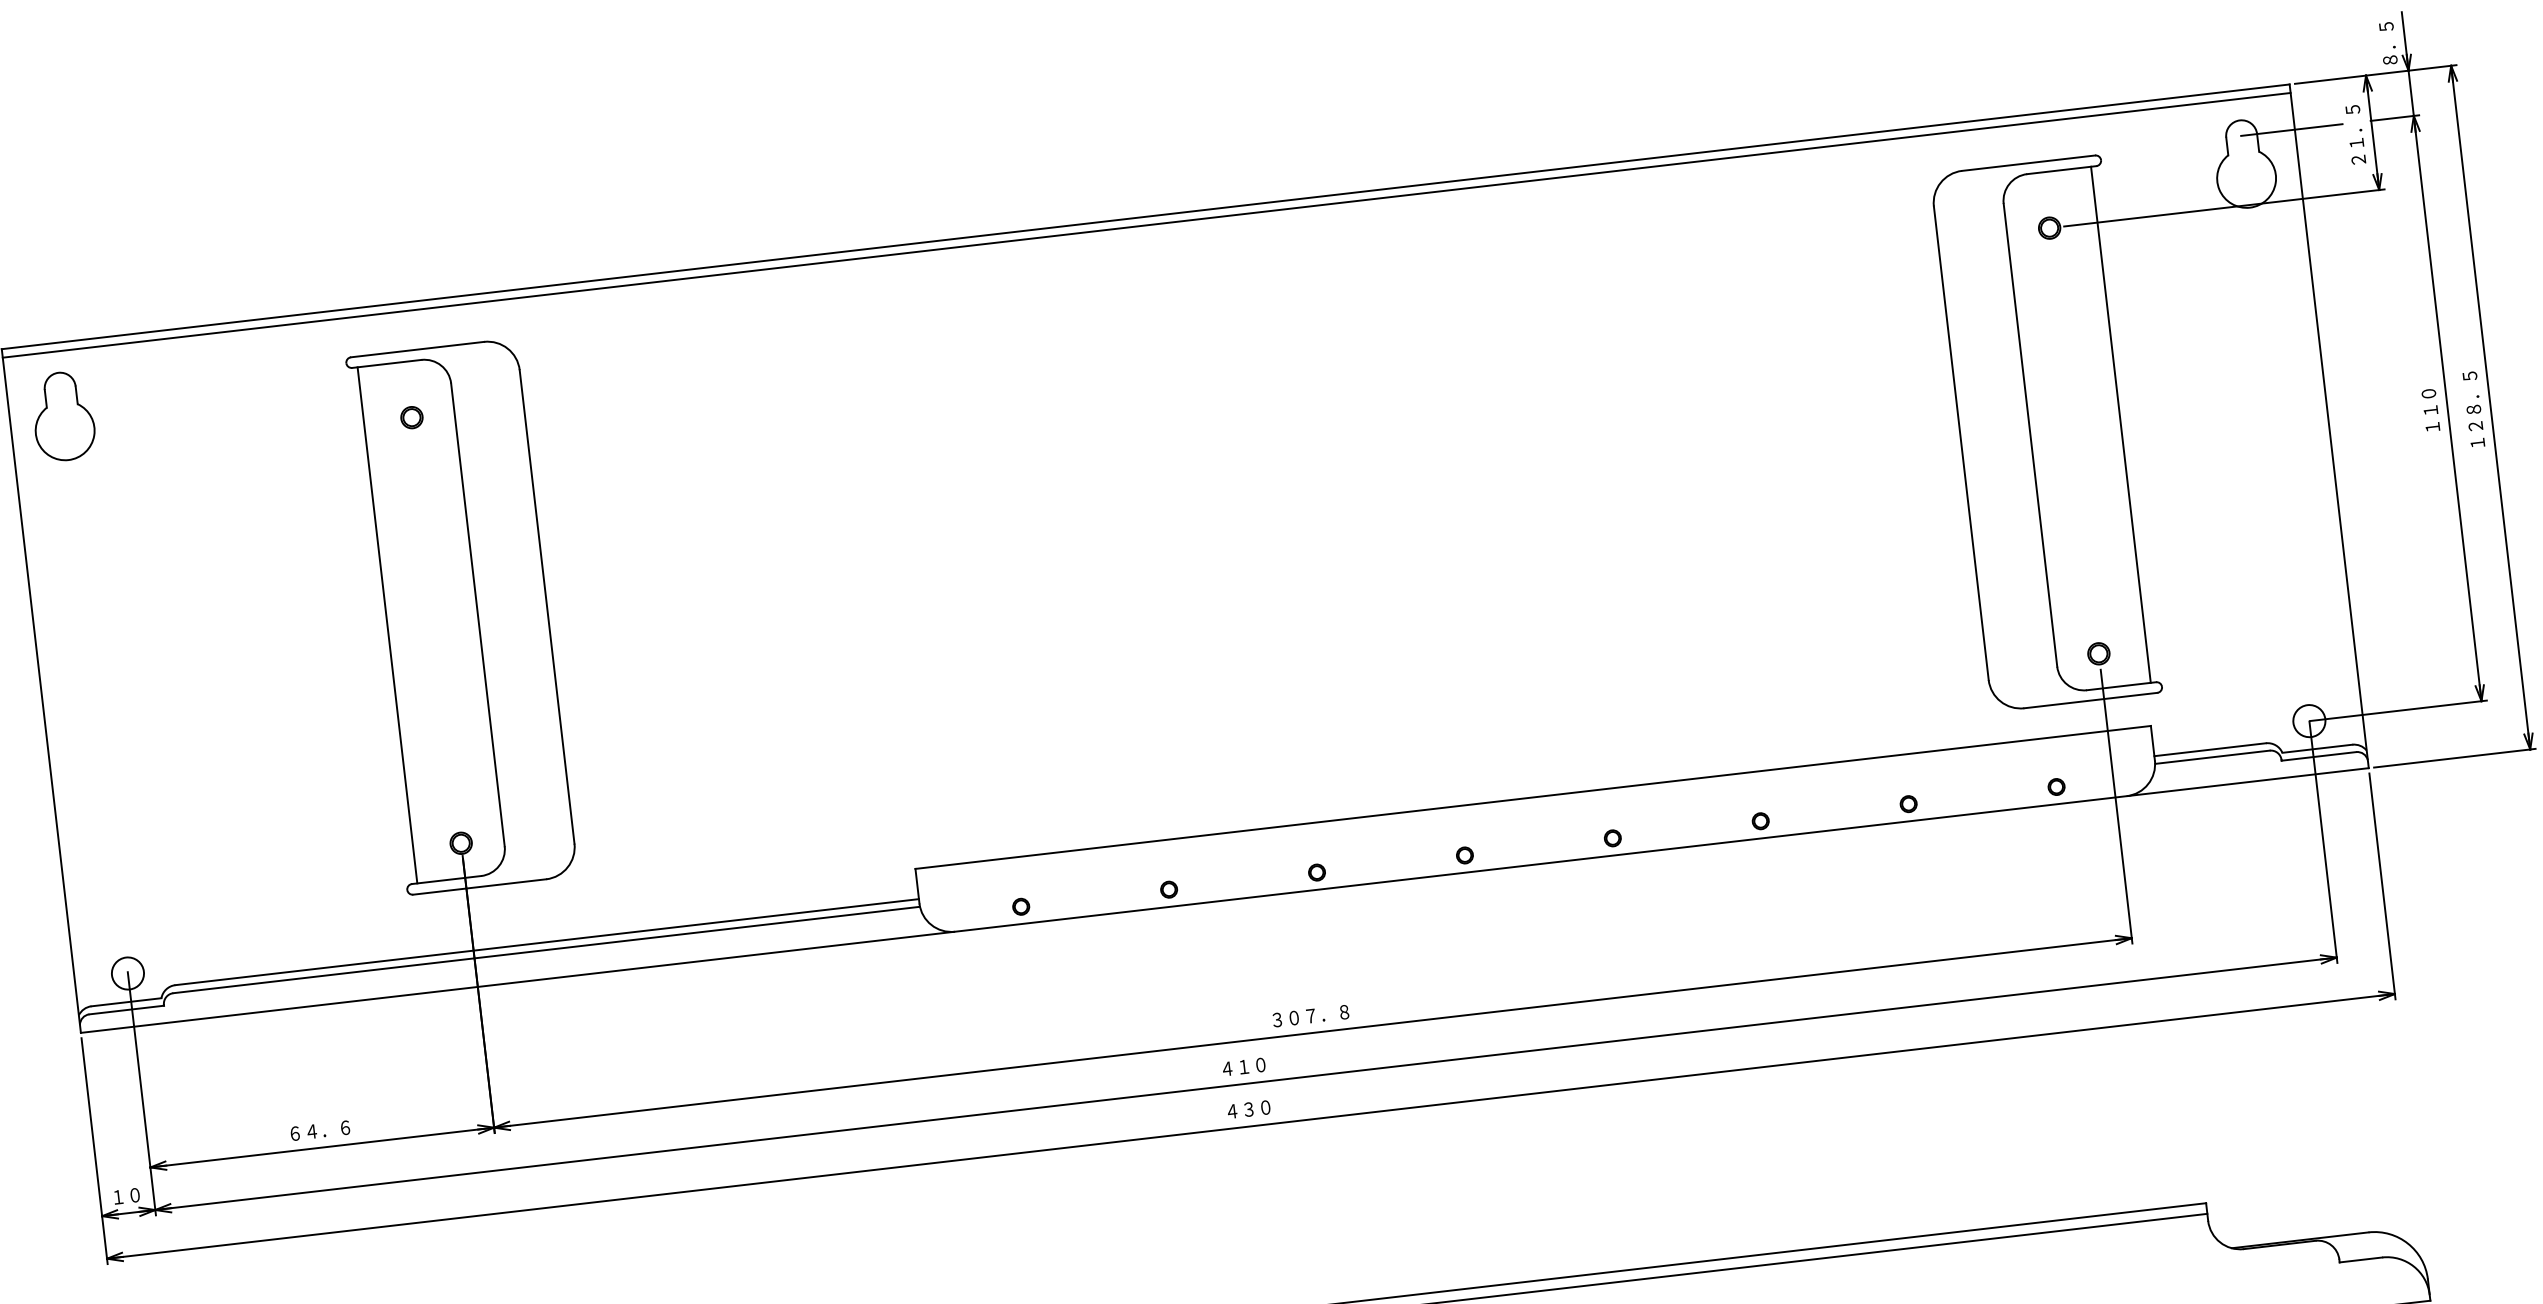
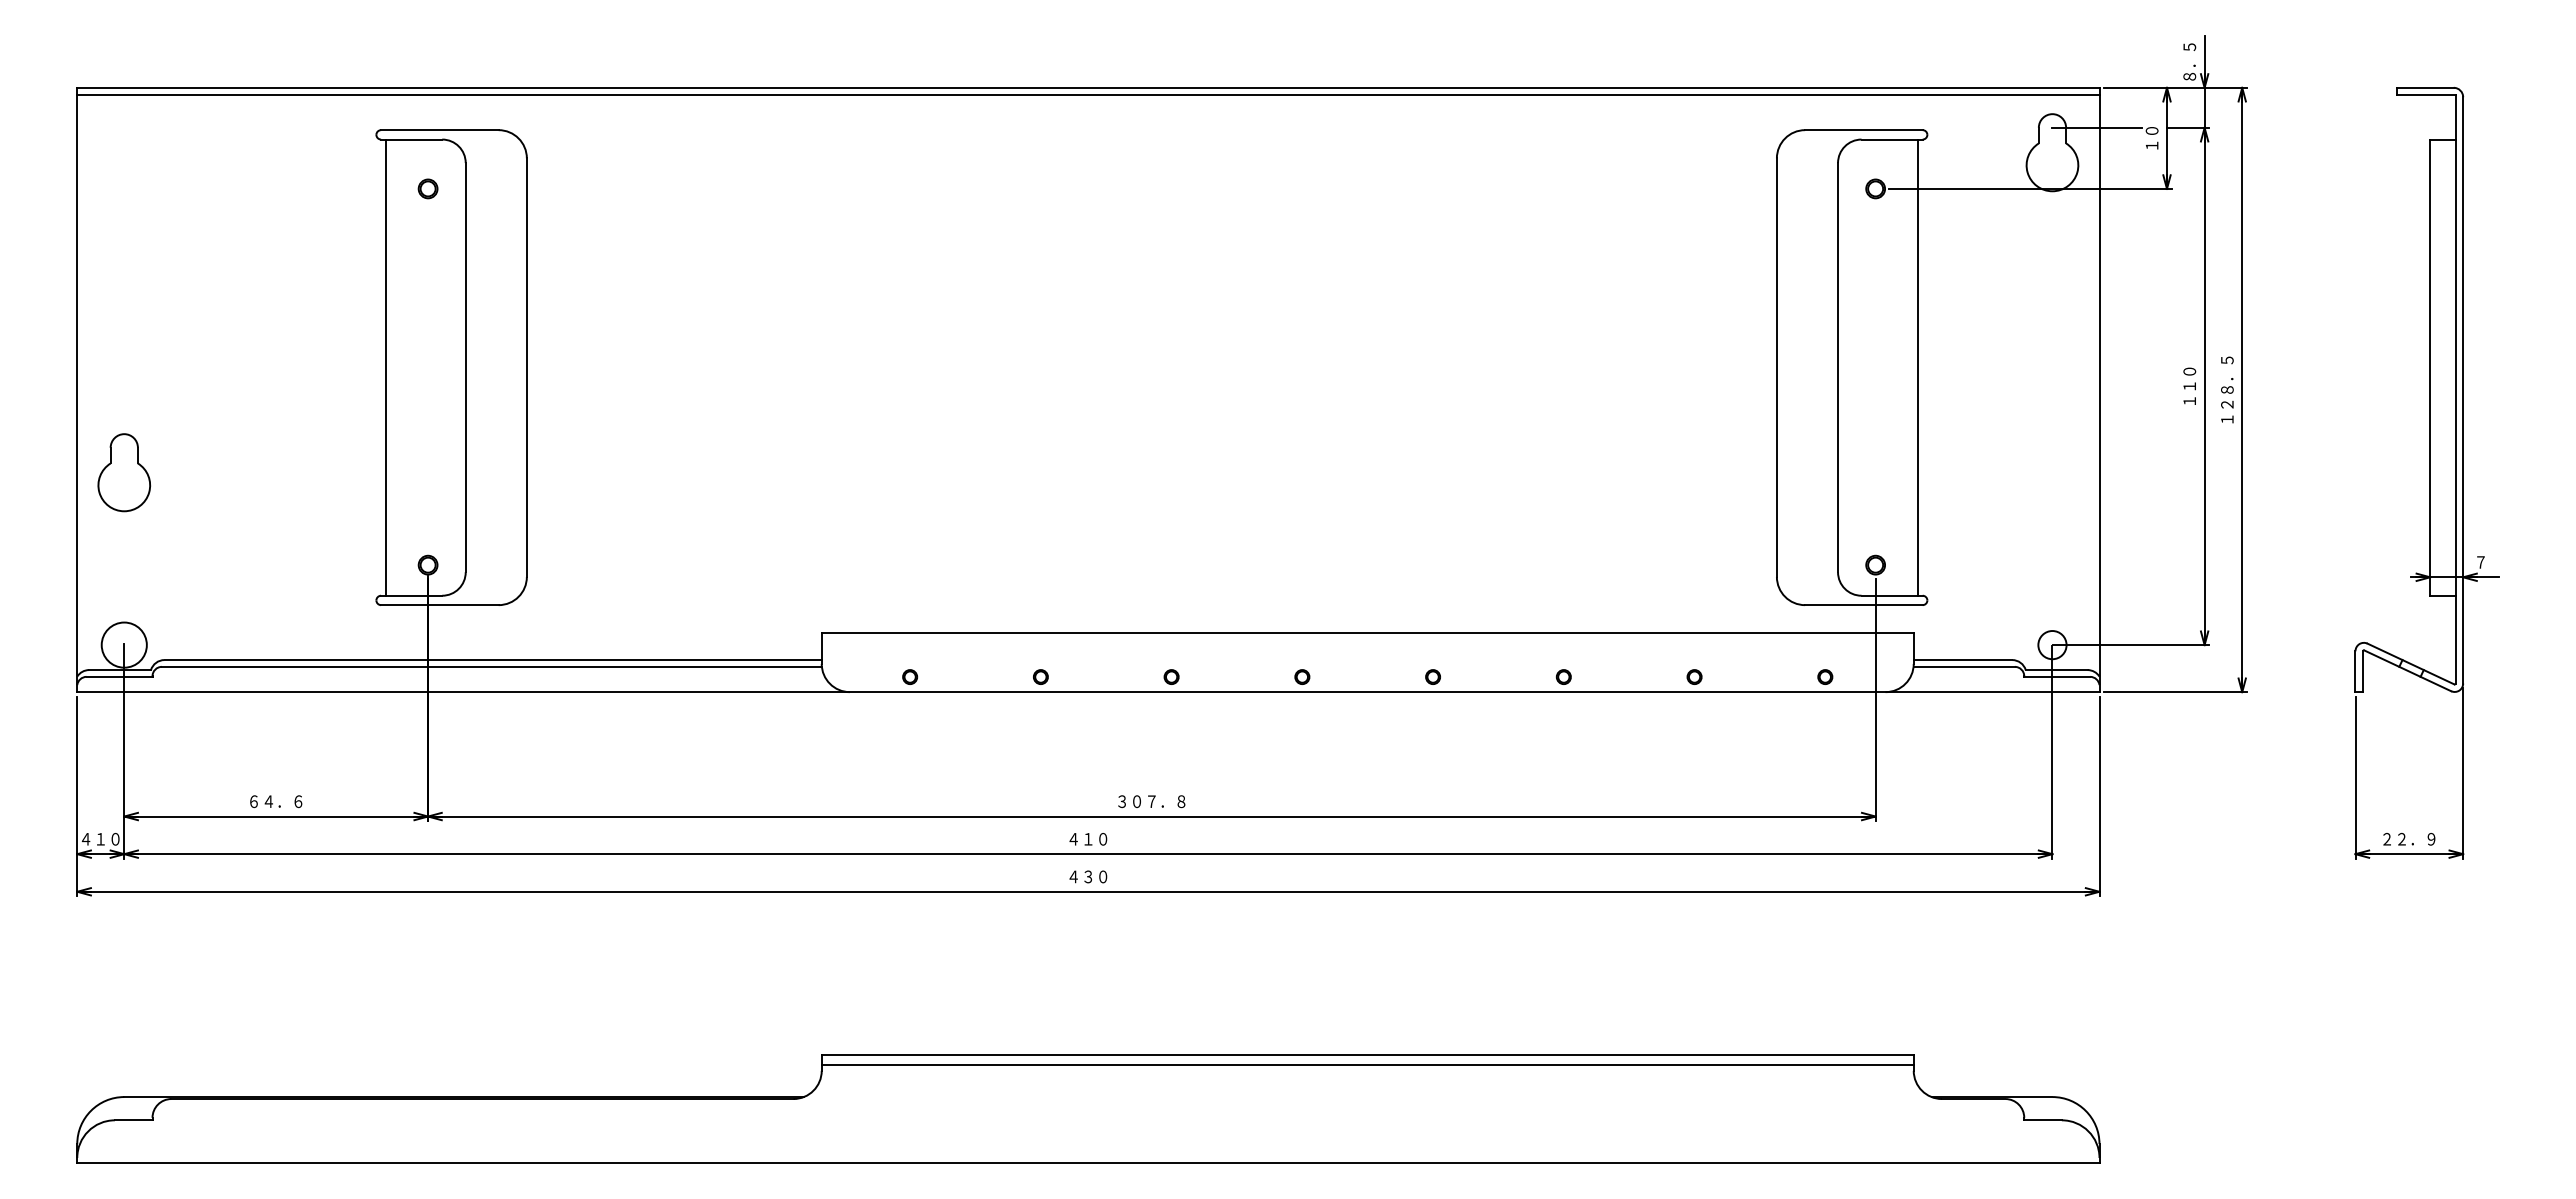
text: (2355, 134) -> (2151, 138), ２１．５ -> １０
part: (63, 416) -> (124, 472), moved
circle: (128, 973) -> (124, 645), size x1.6
text: (126, 1195) -> (100, 838), １０ -> ４１０

